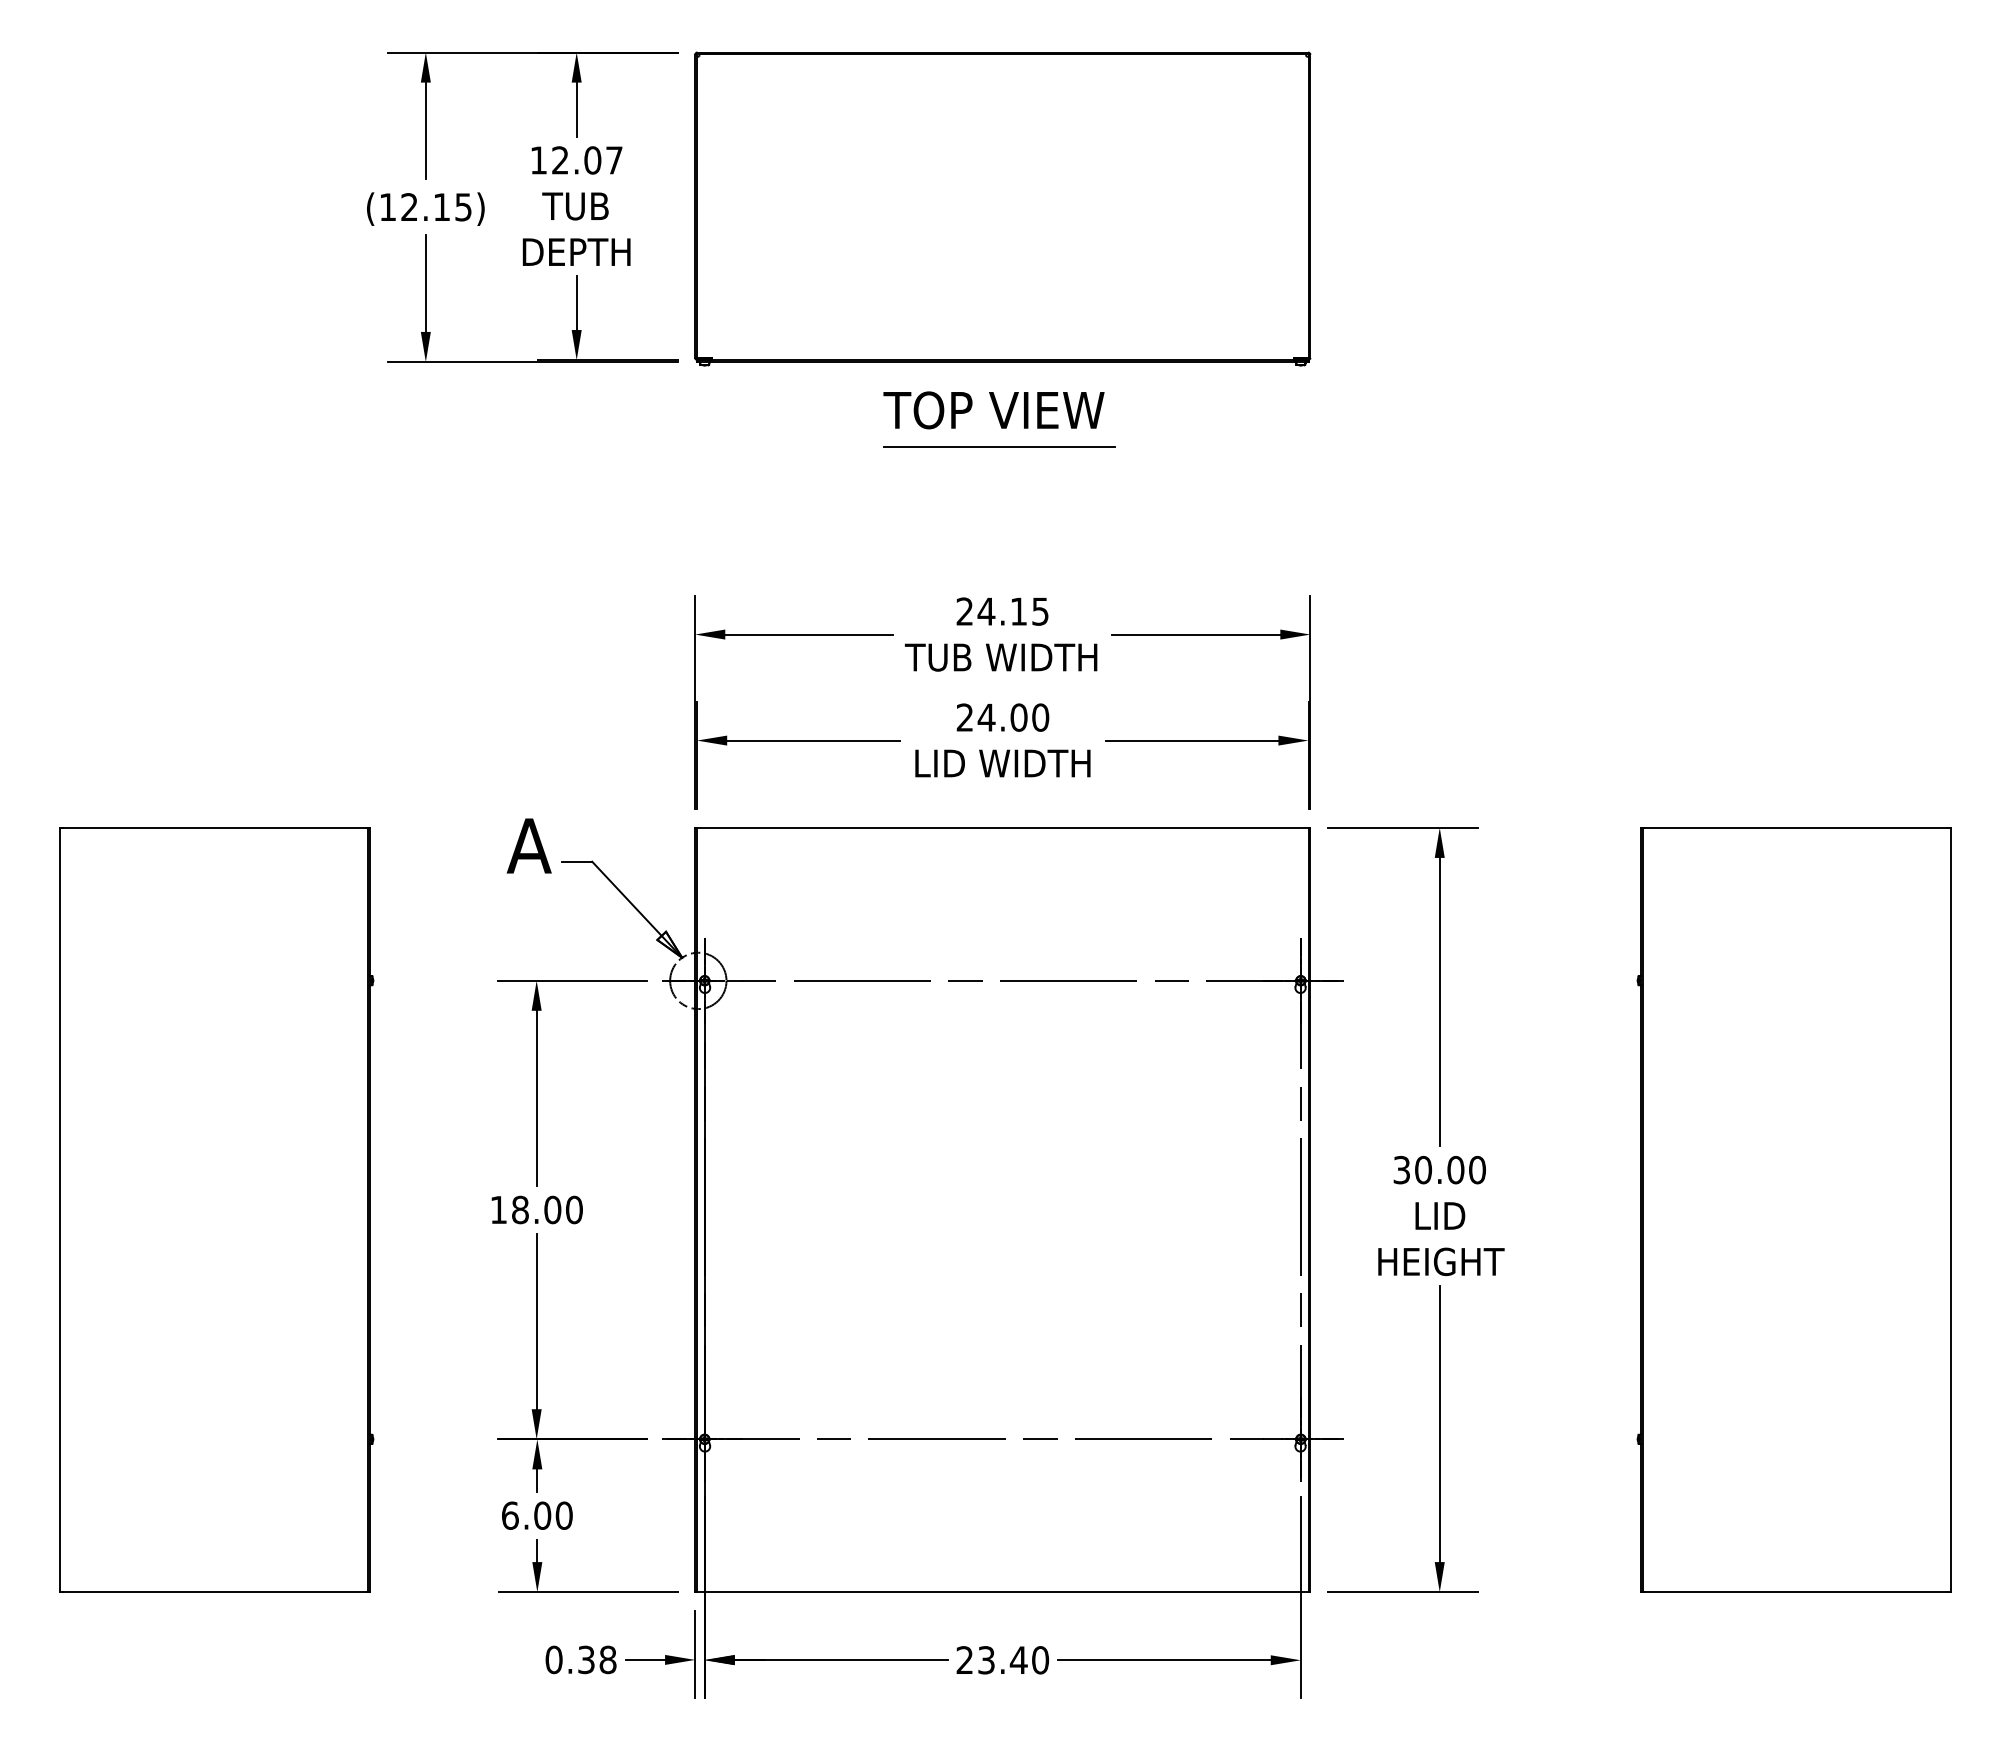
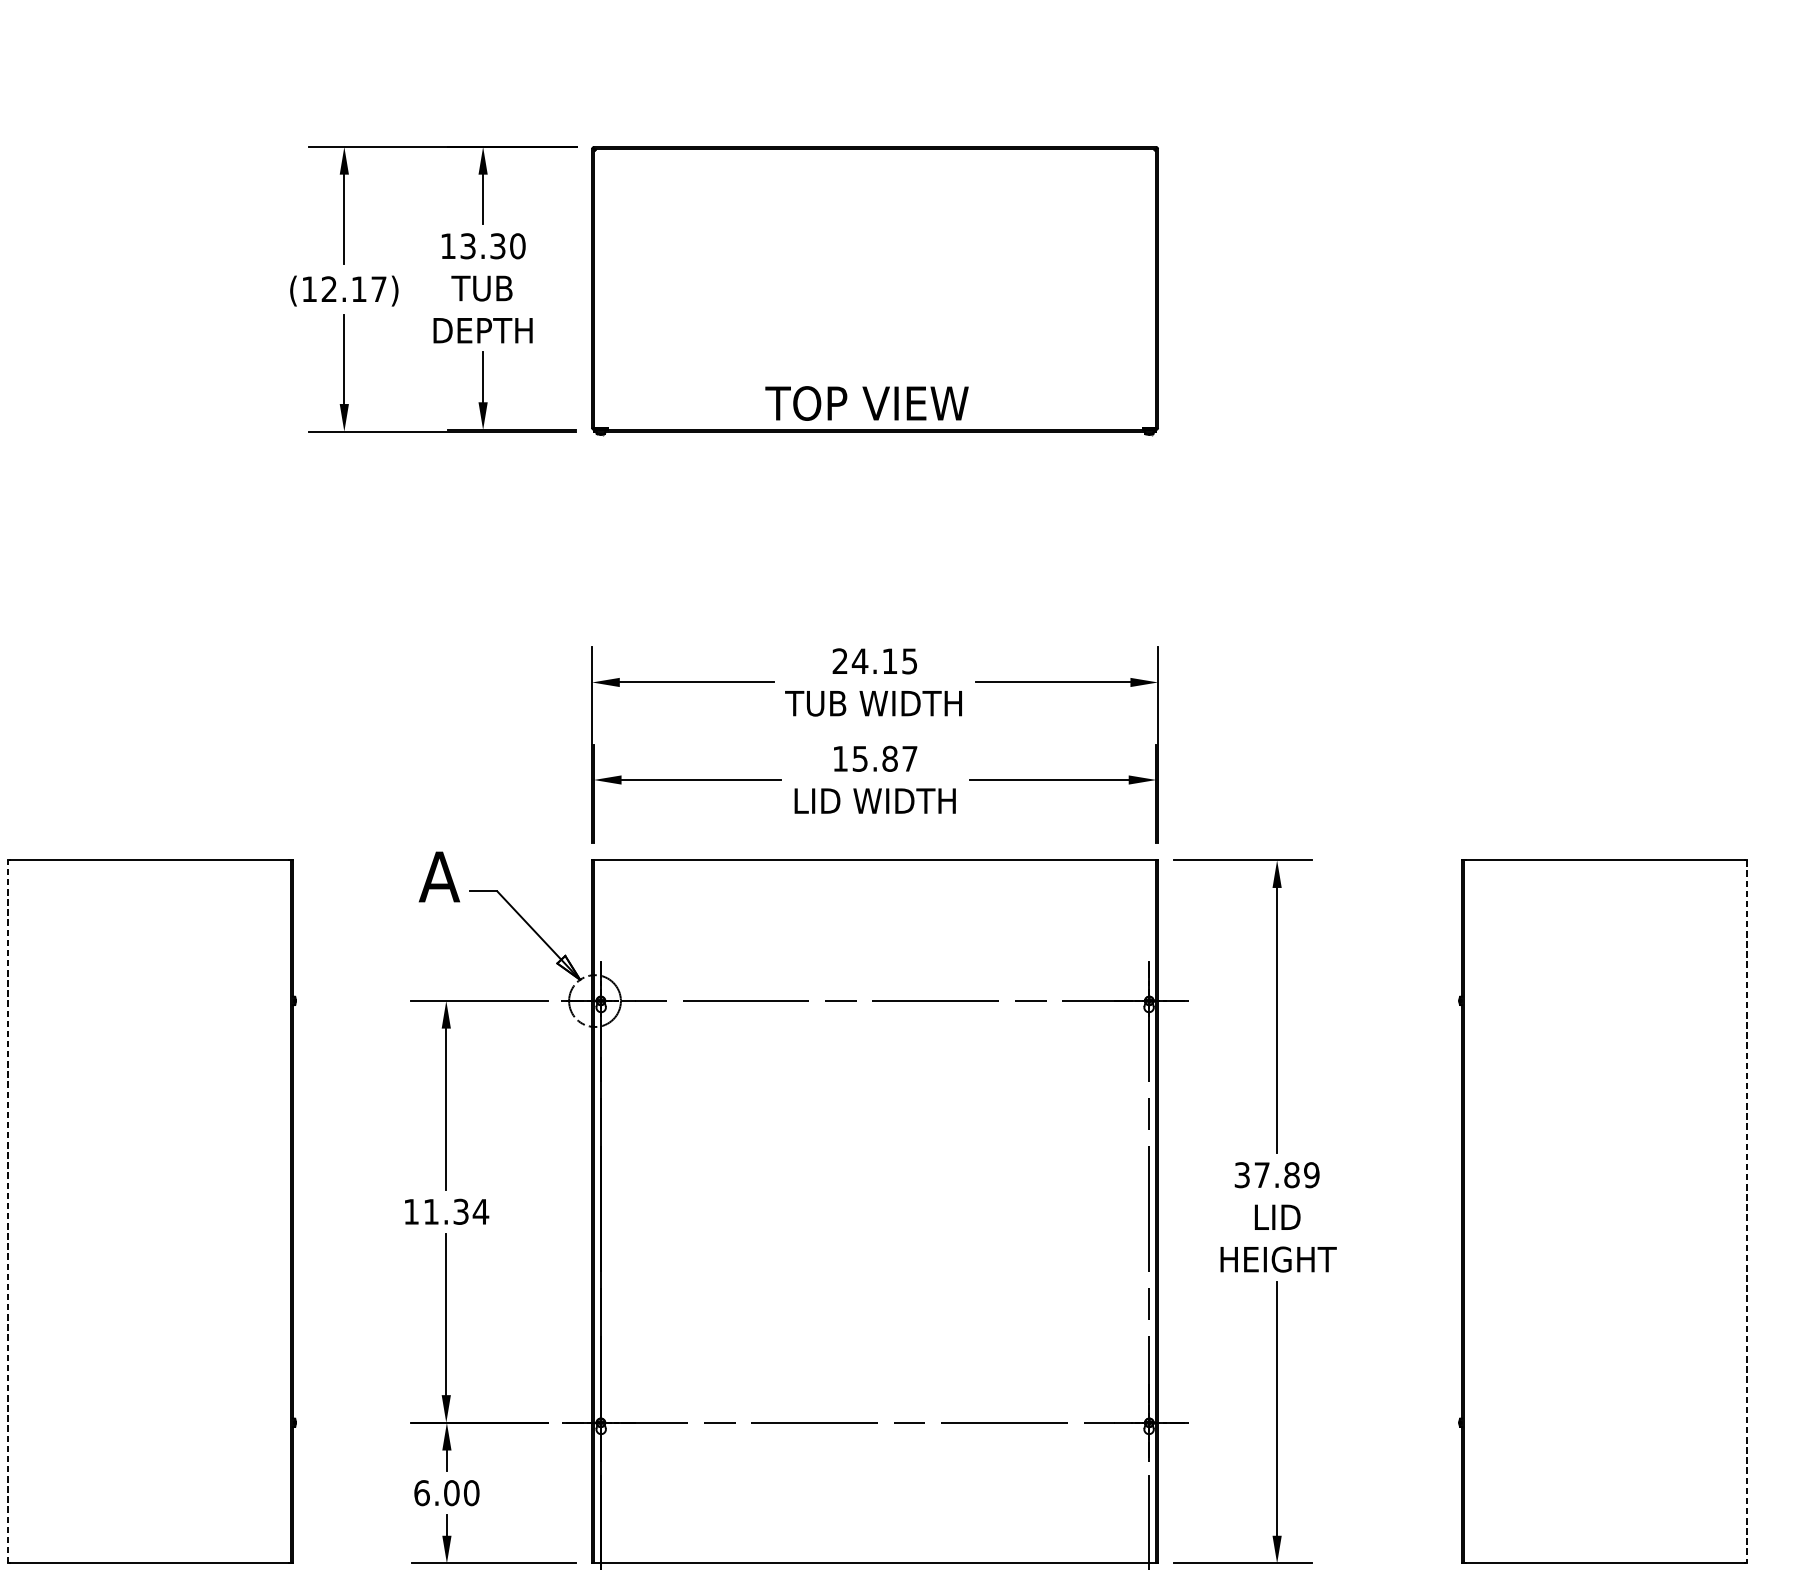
text: (587, 160) -> (493, 246), 12.07 -> 13.30
text: (463, 207) -> (378, 289), (12.15) -> (12.17)
text: (993, 410) -> (866, 403), moved
line: (999, 446) -> (872, 509), removed
text: (1002, 717) -> (874, 758), 24.00 -> 15.87
text: (1450, 1169) -> (1287, 1174), 30.00 -> 37.89
line: (60, 1209) -> (8, 1211), solid -> dashed
text: (547, 1209) -> (456, 1211), 18.00 -> 11.34
line: (1950, 1210) -> (1747, 1212), solid -> dashed

